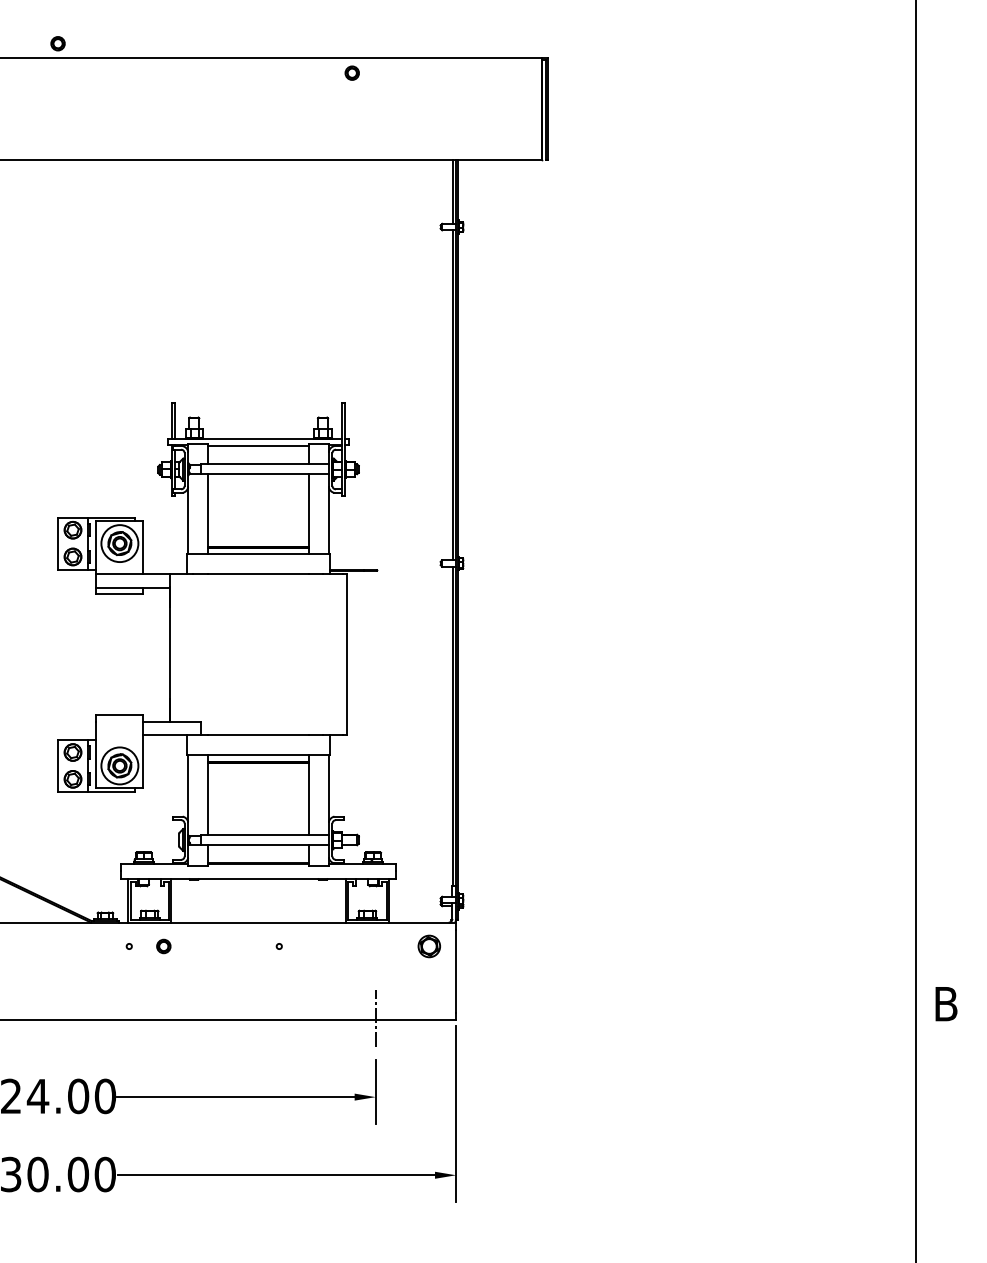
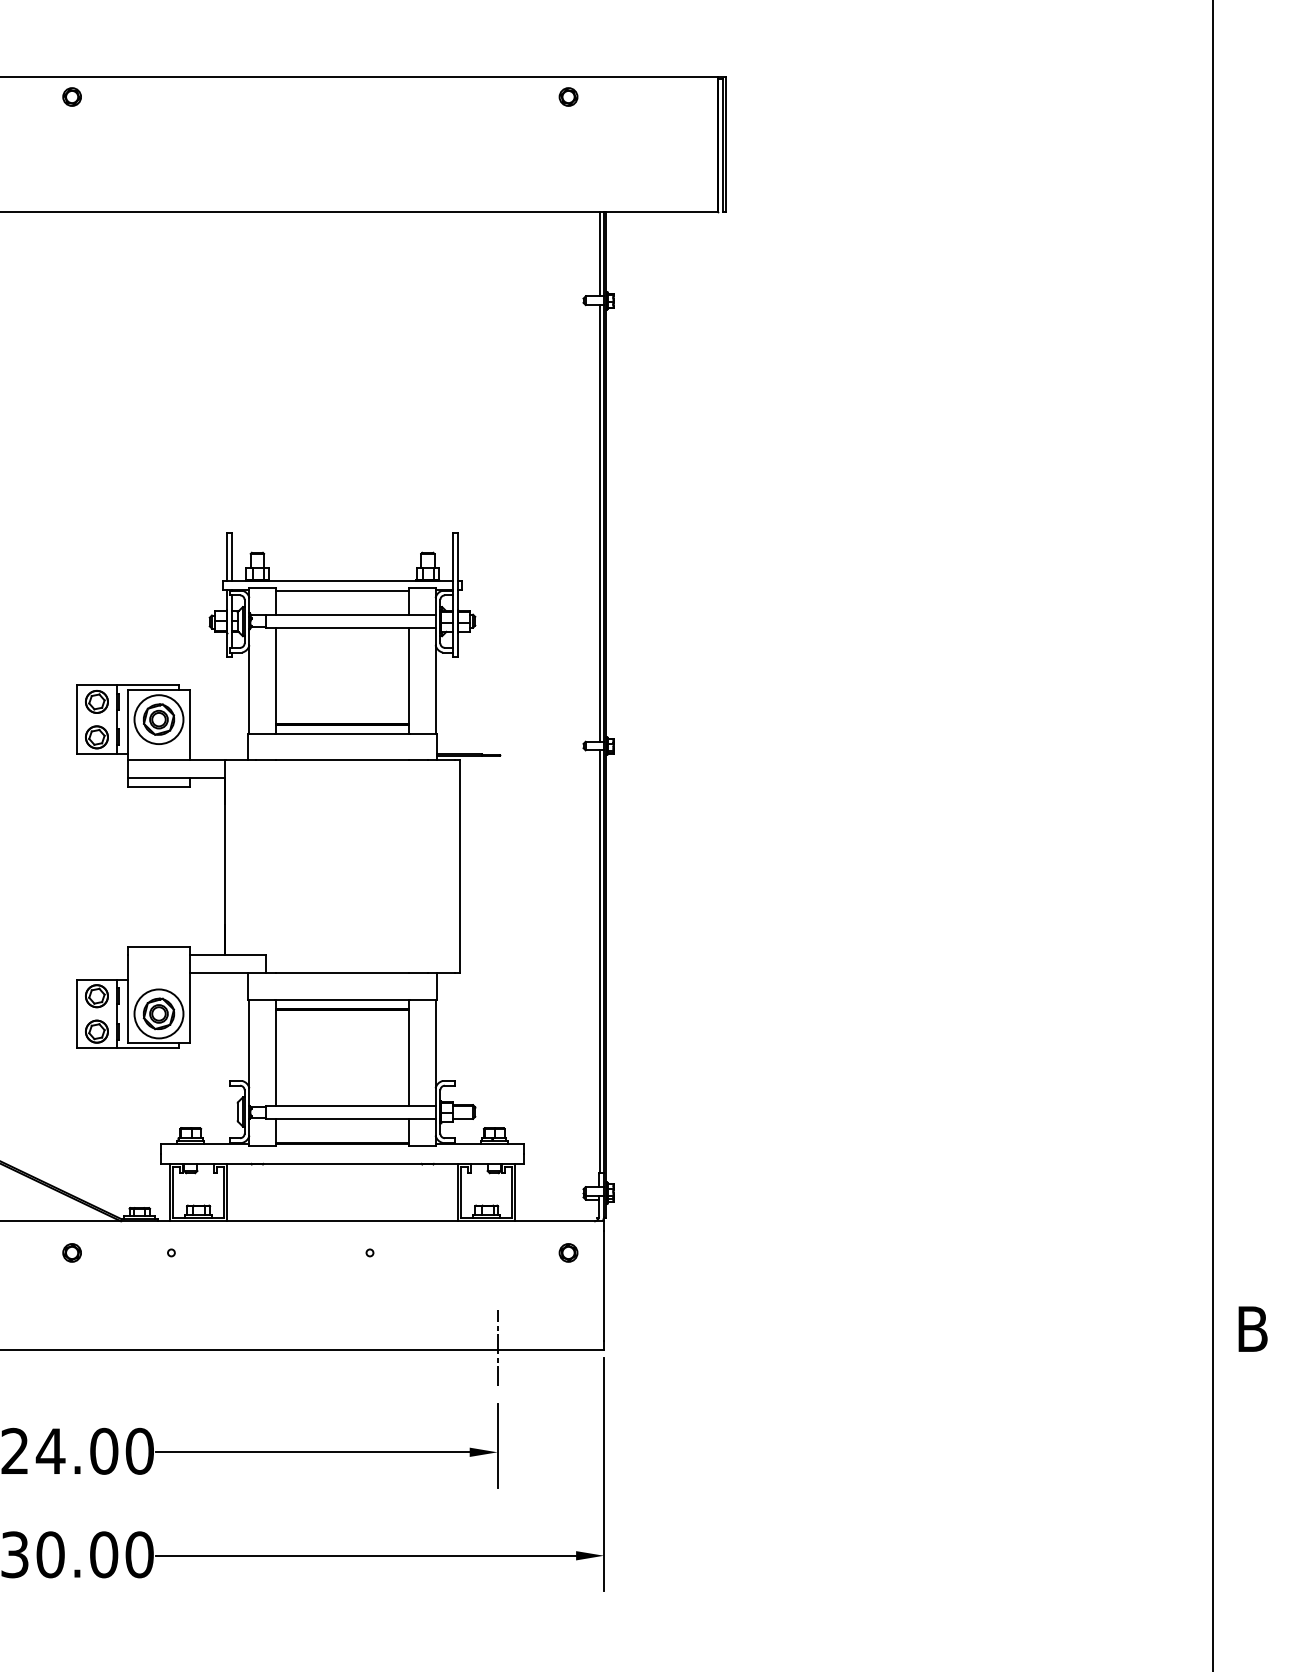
part: (57, 43) -> (71, 96), moved
part: (352, 72) -> (568, 96), moved
part: (163, 946) -> (71, 1252), moved
part: (429, 946) -> (568, 1252), size x0.62

